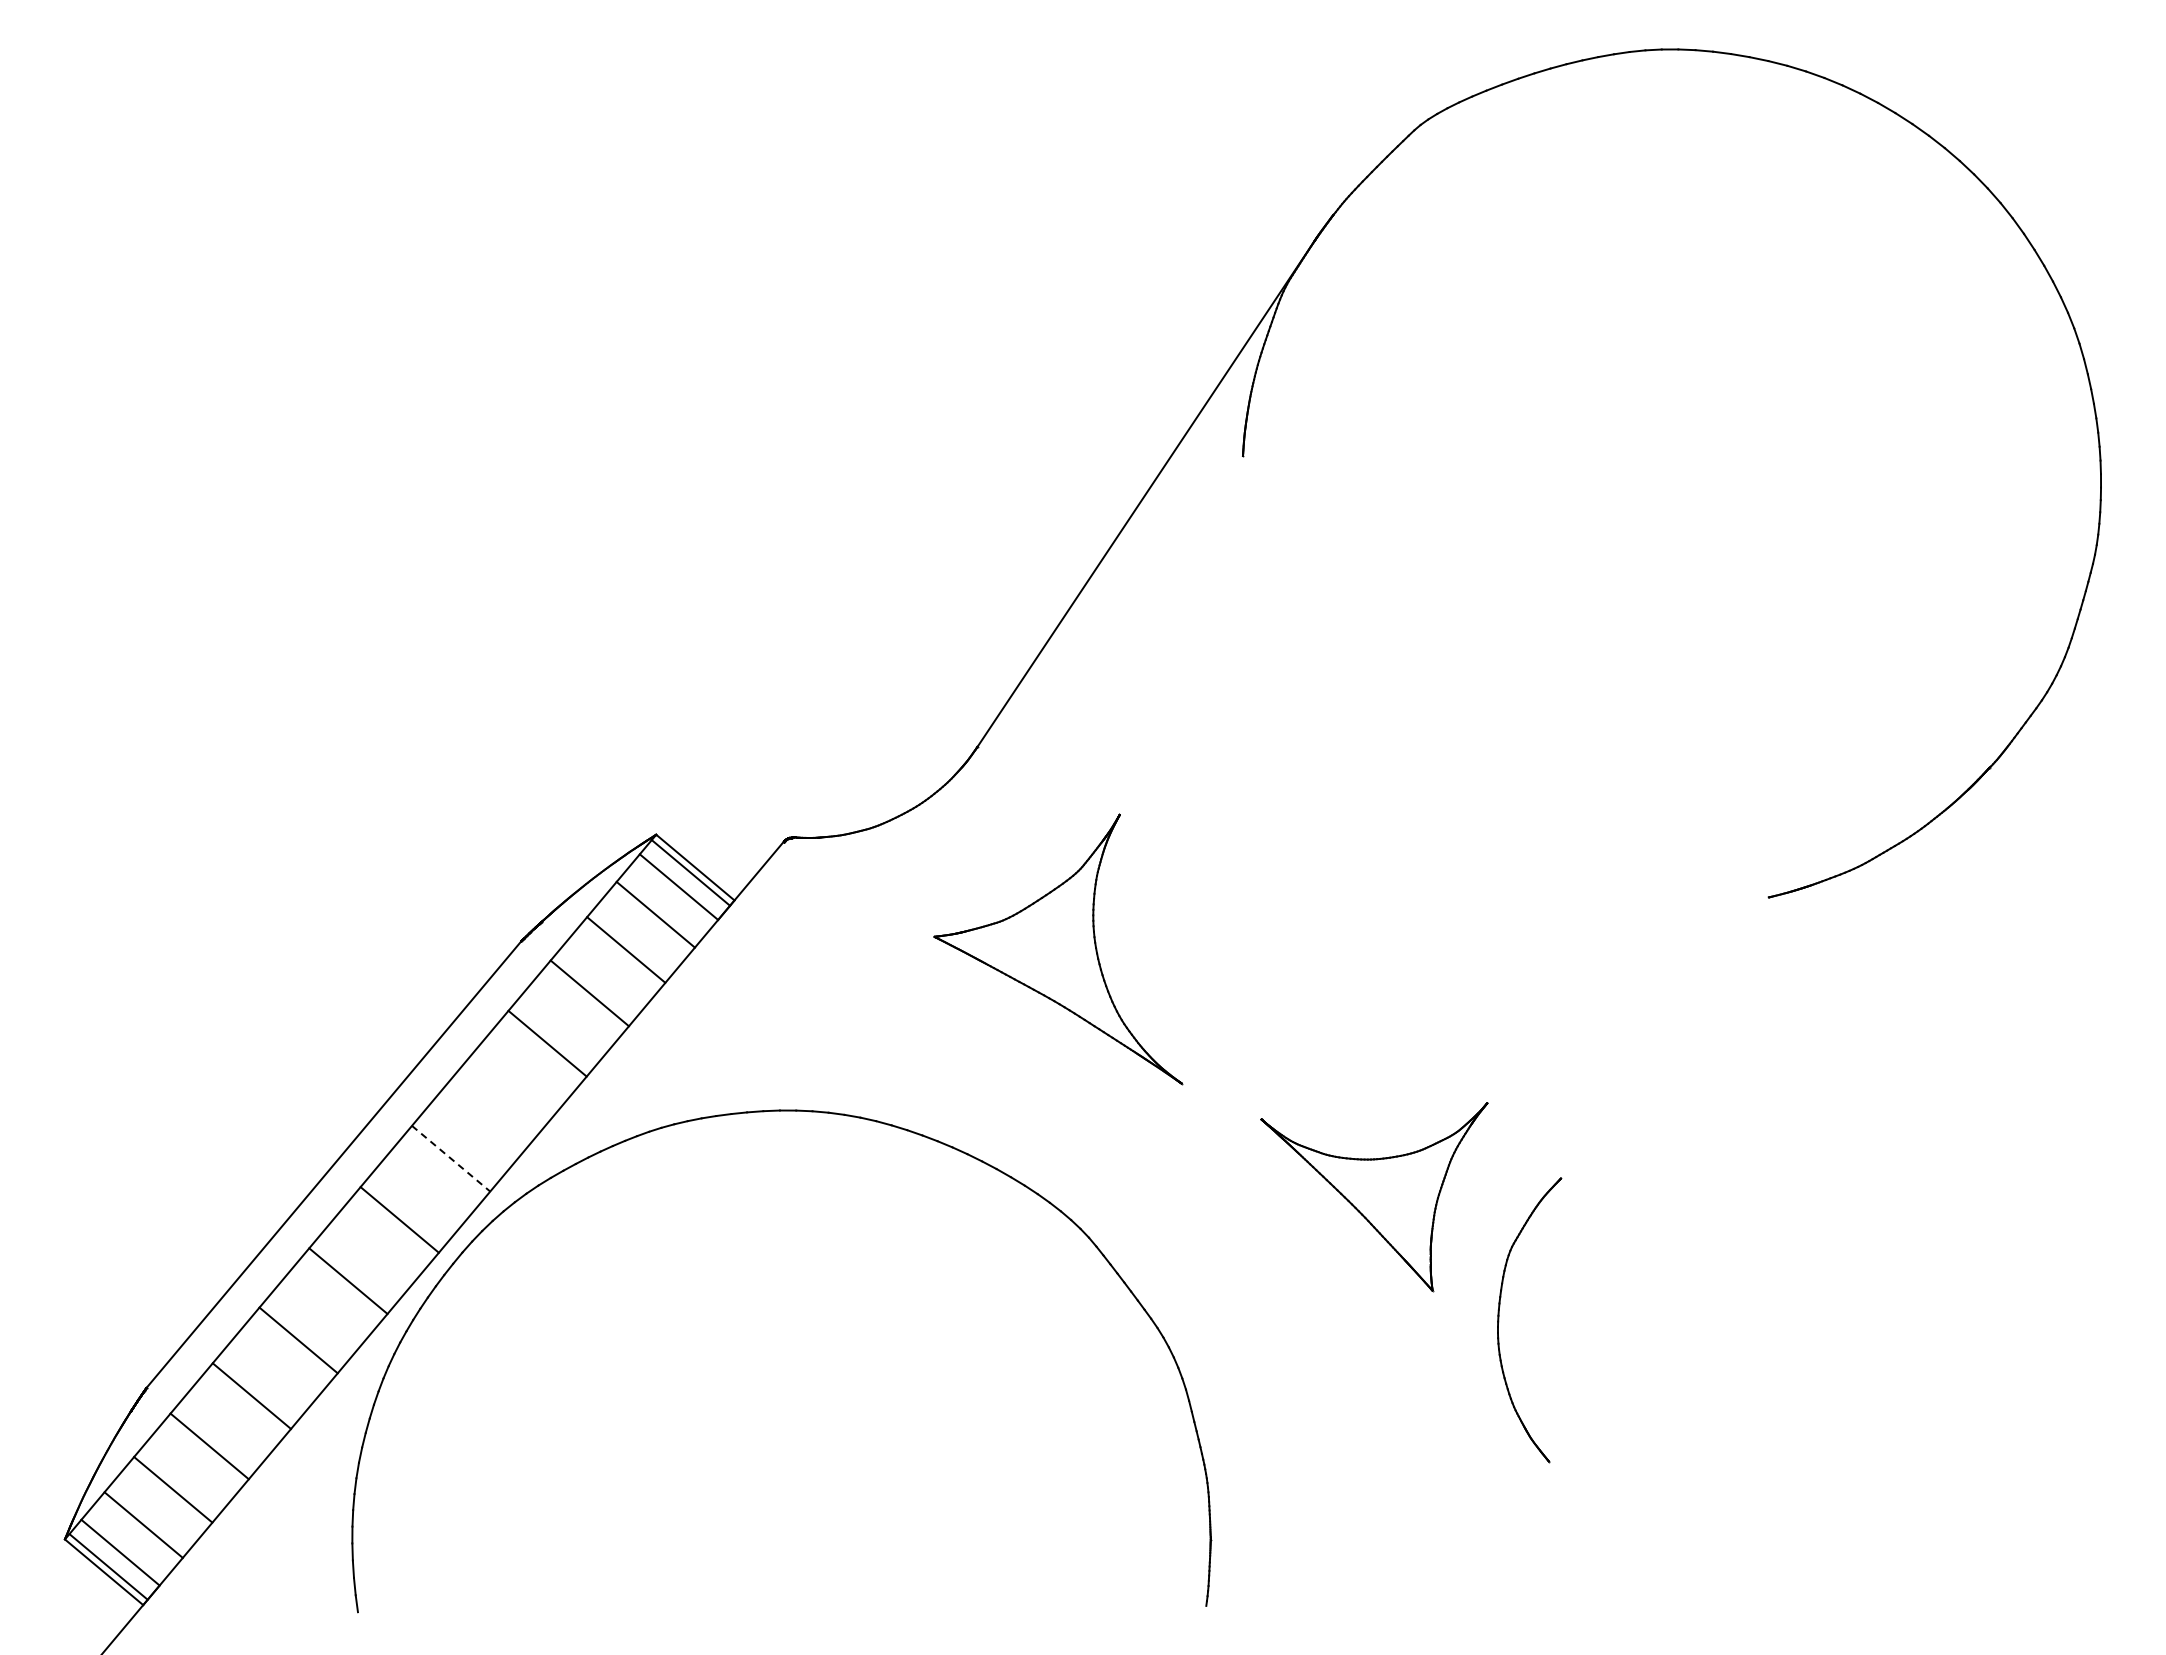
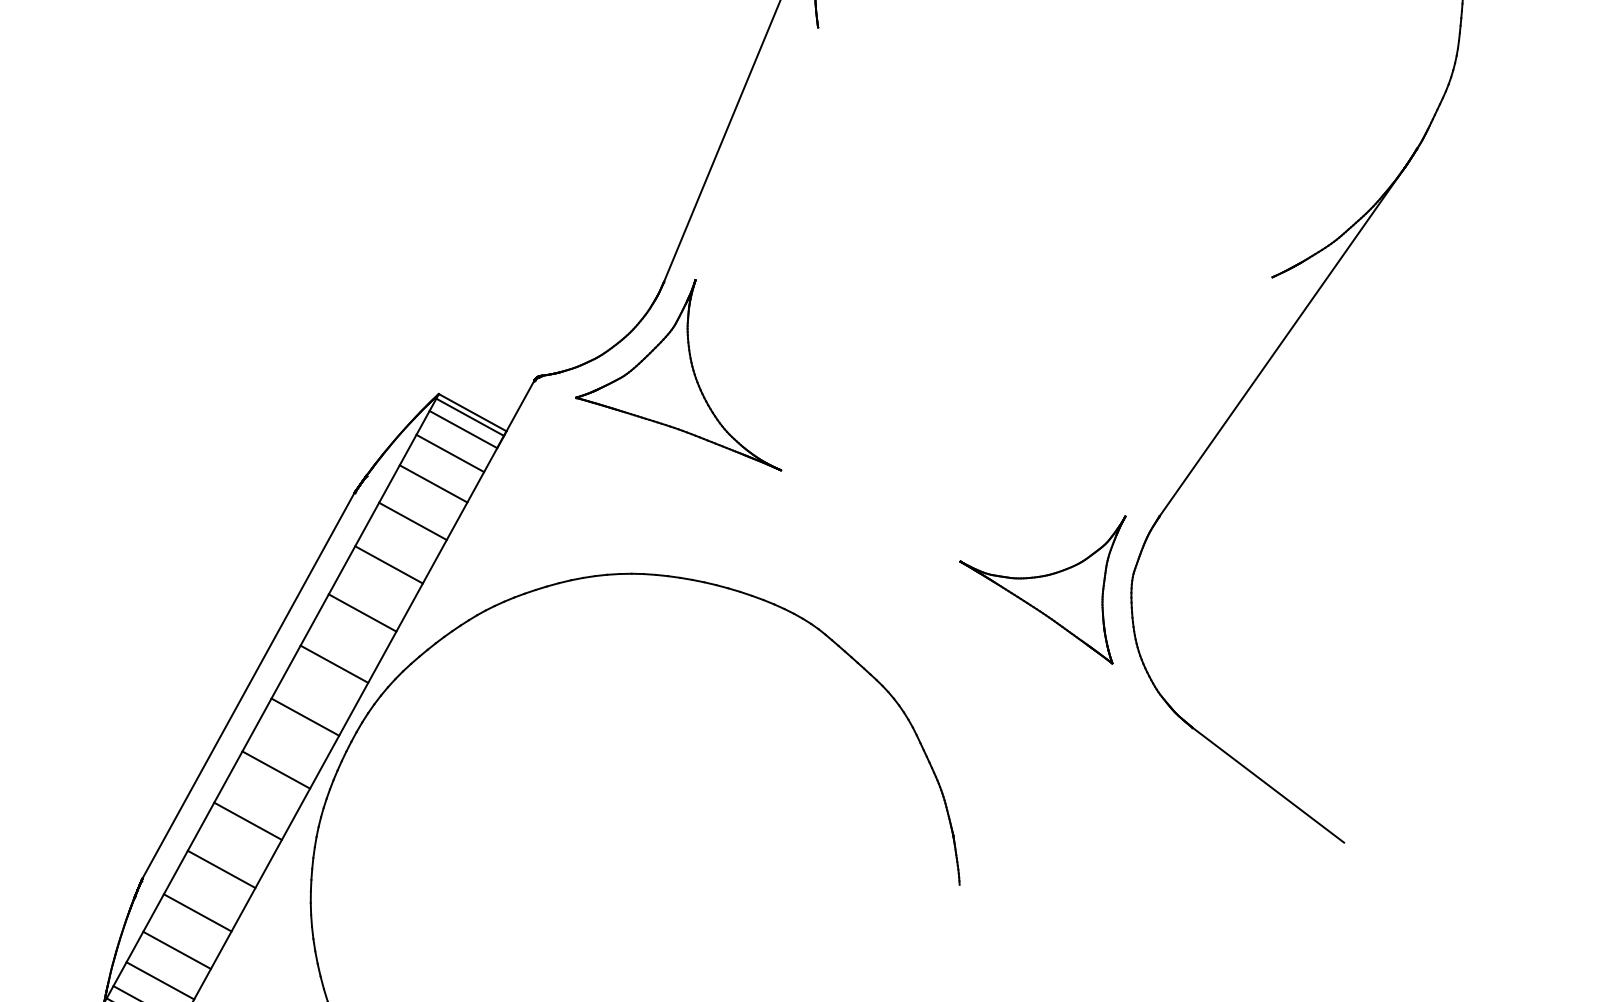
part: (1058, 949) -> (669, 388), moved
line: (1764, 983) -> (1281, 341), added
line: (500, 1099) -> (362, 613), added
line: (451, 1159) -> (334, 664), dashed -> solid
part: (1374, 1197) -> (1055, 602), moved
line: (1632, 1555) -> (1268, 784), added

